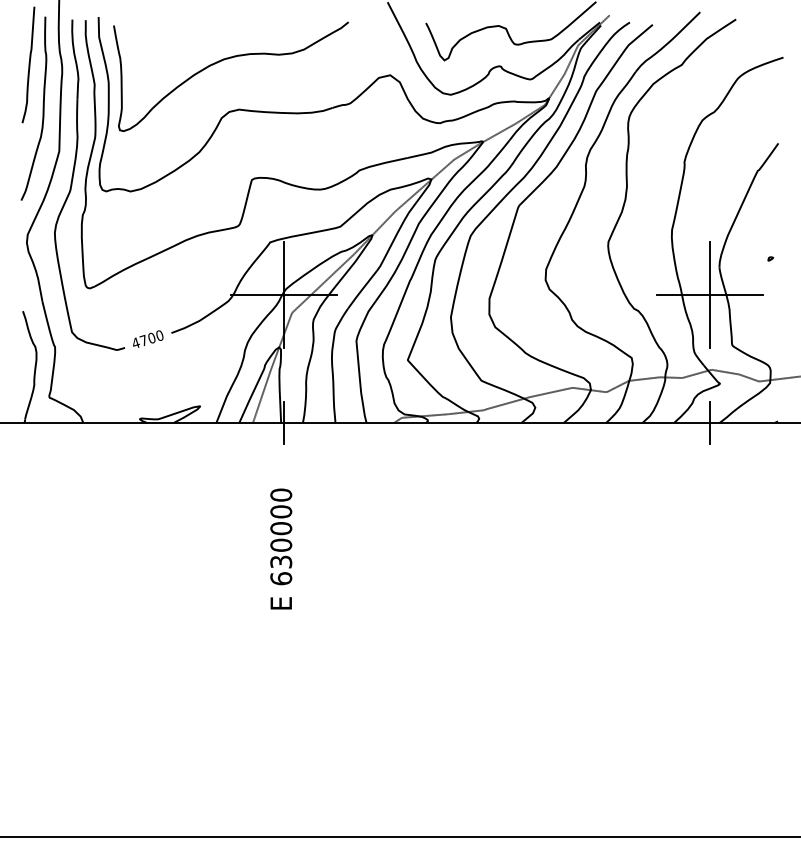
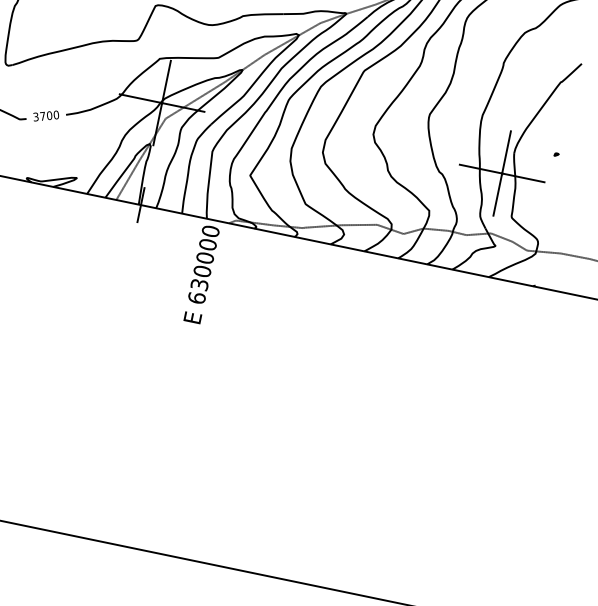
text: (135, 342) -> (35, 116), 4700 -> 3700
line: (710, 422) -> (481, 275), removed
text: (281, 548) -> (202, 274), moved

